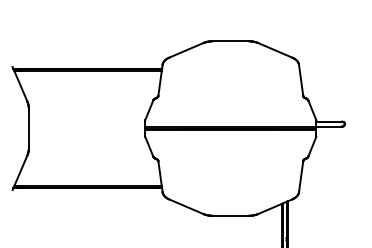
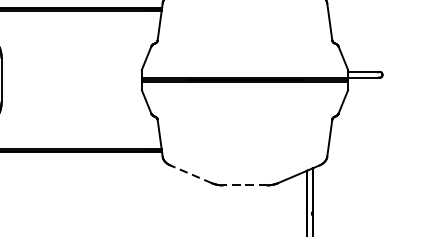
line: (186, 206) -> (191, 174), solid -> dashed
line: (230, 215) -> (244, 184), solid -> dashed

